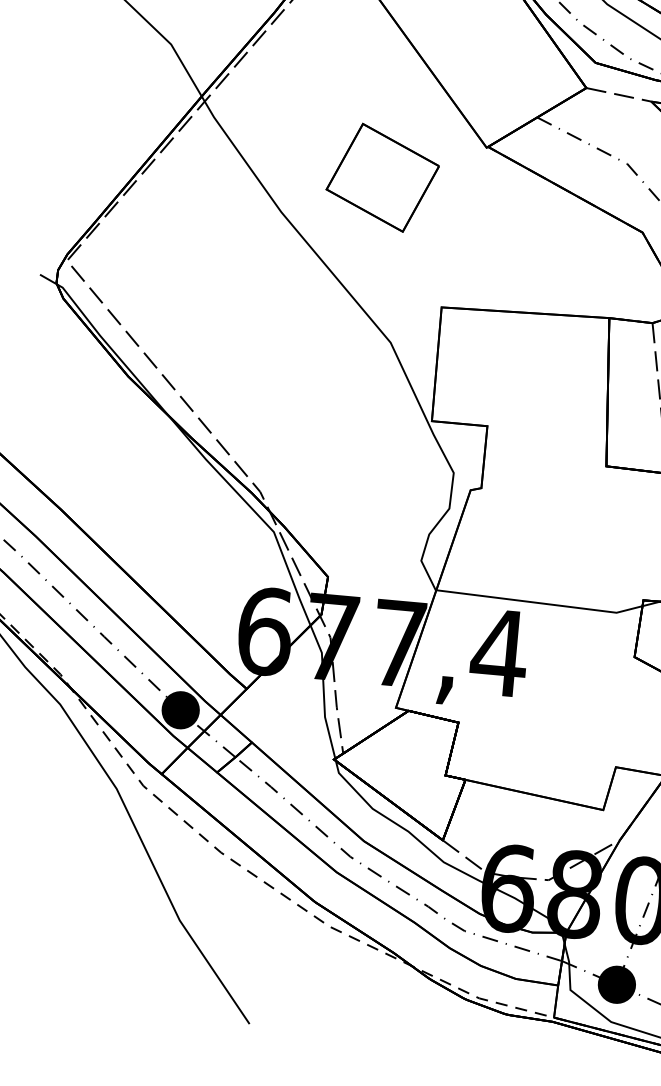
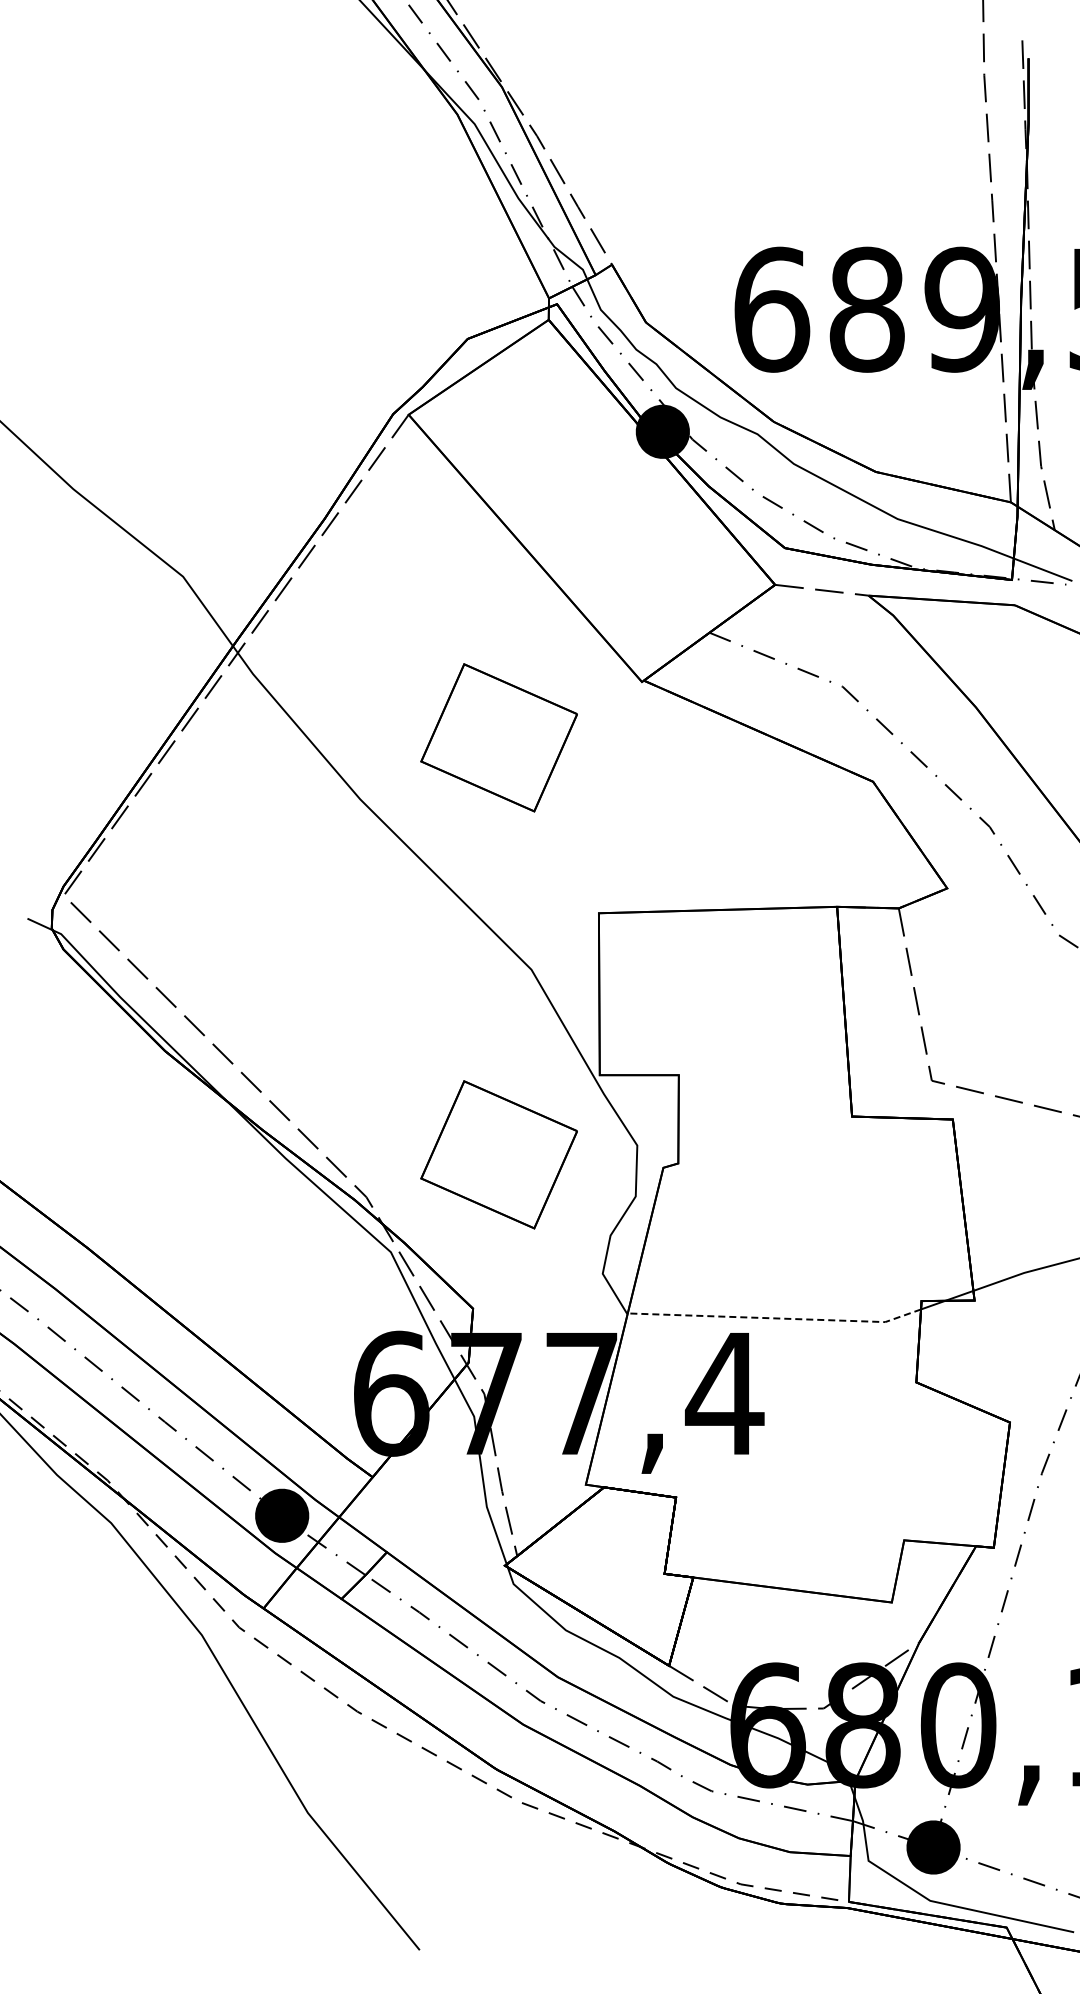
part: (355, 470) -> (498, 1154), added
line: (539, 603) -> (775, 1318), solid -> dashed

